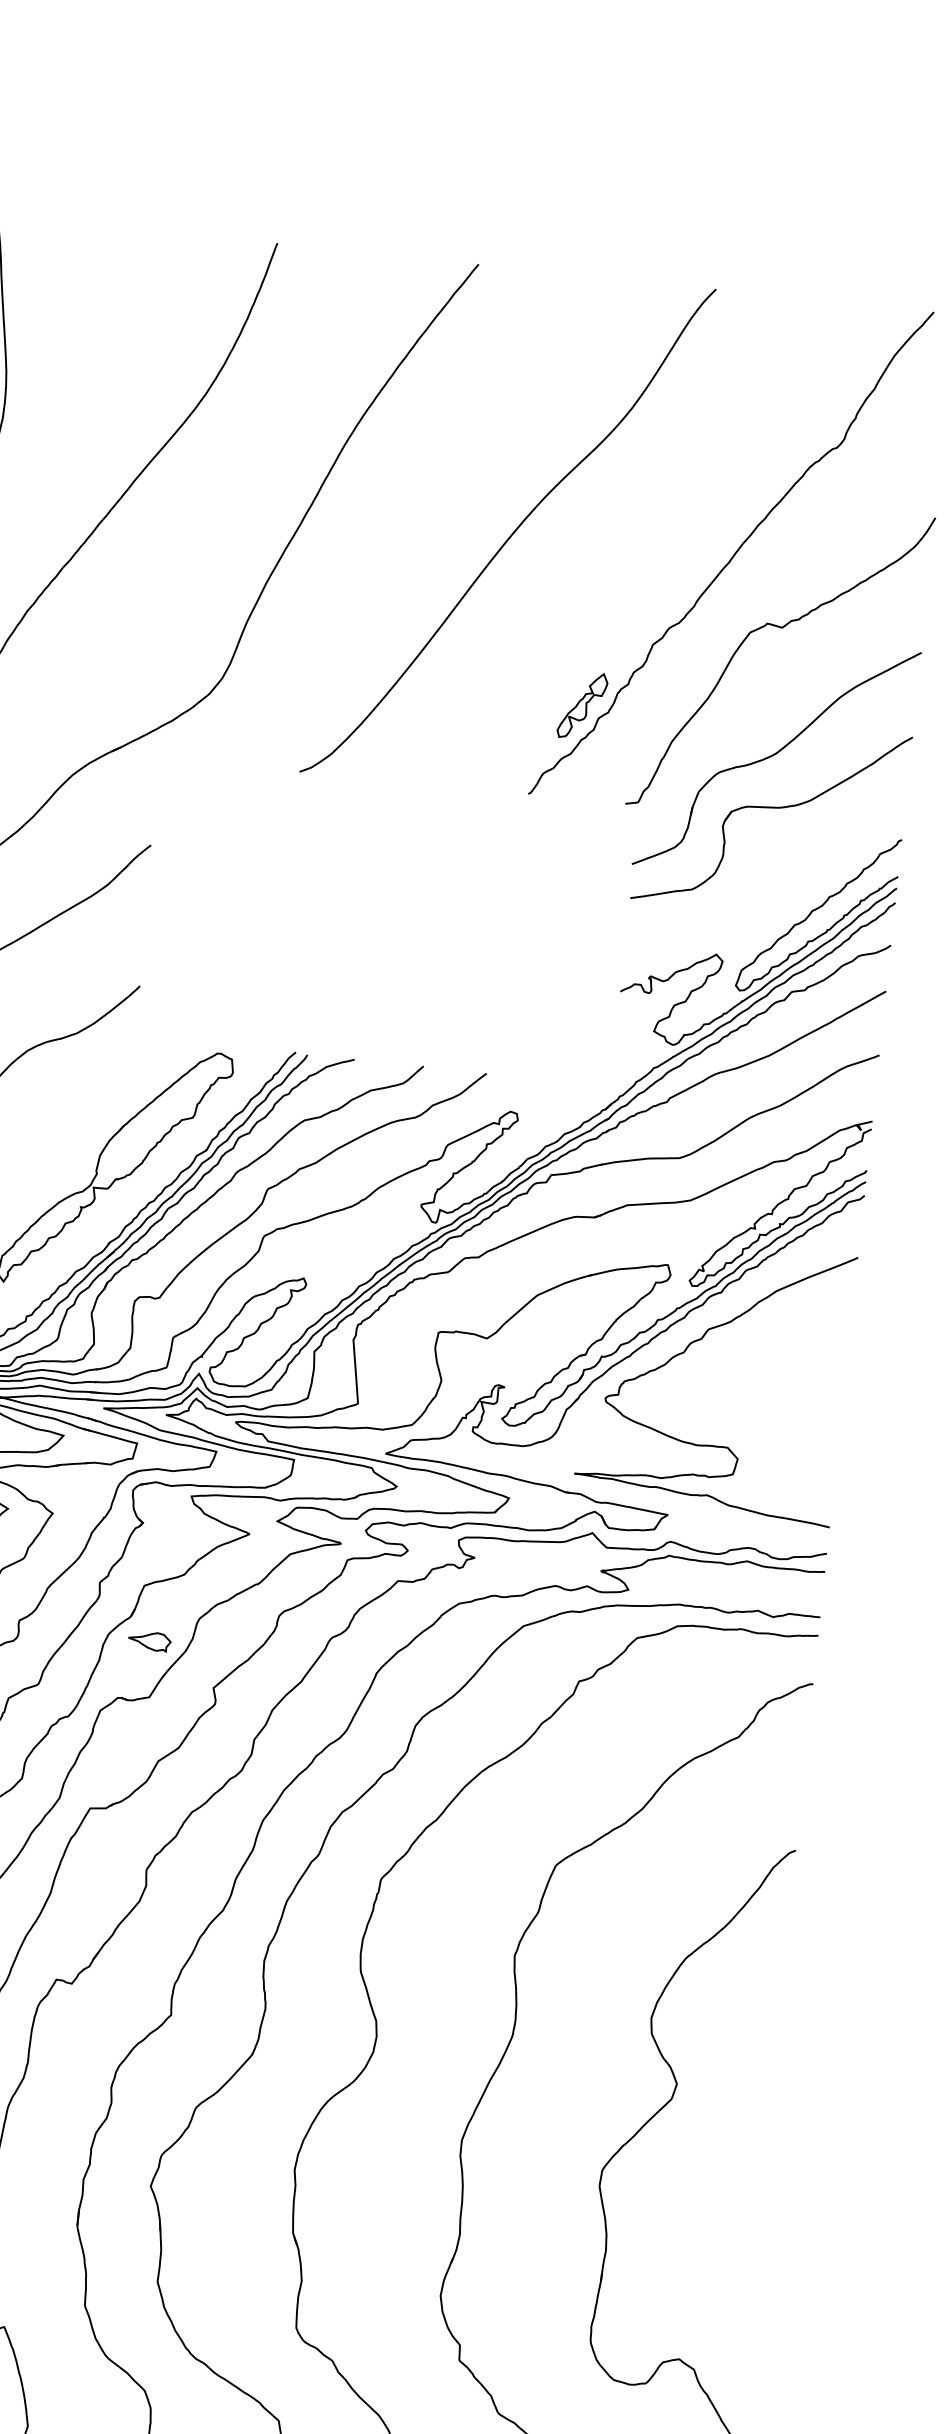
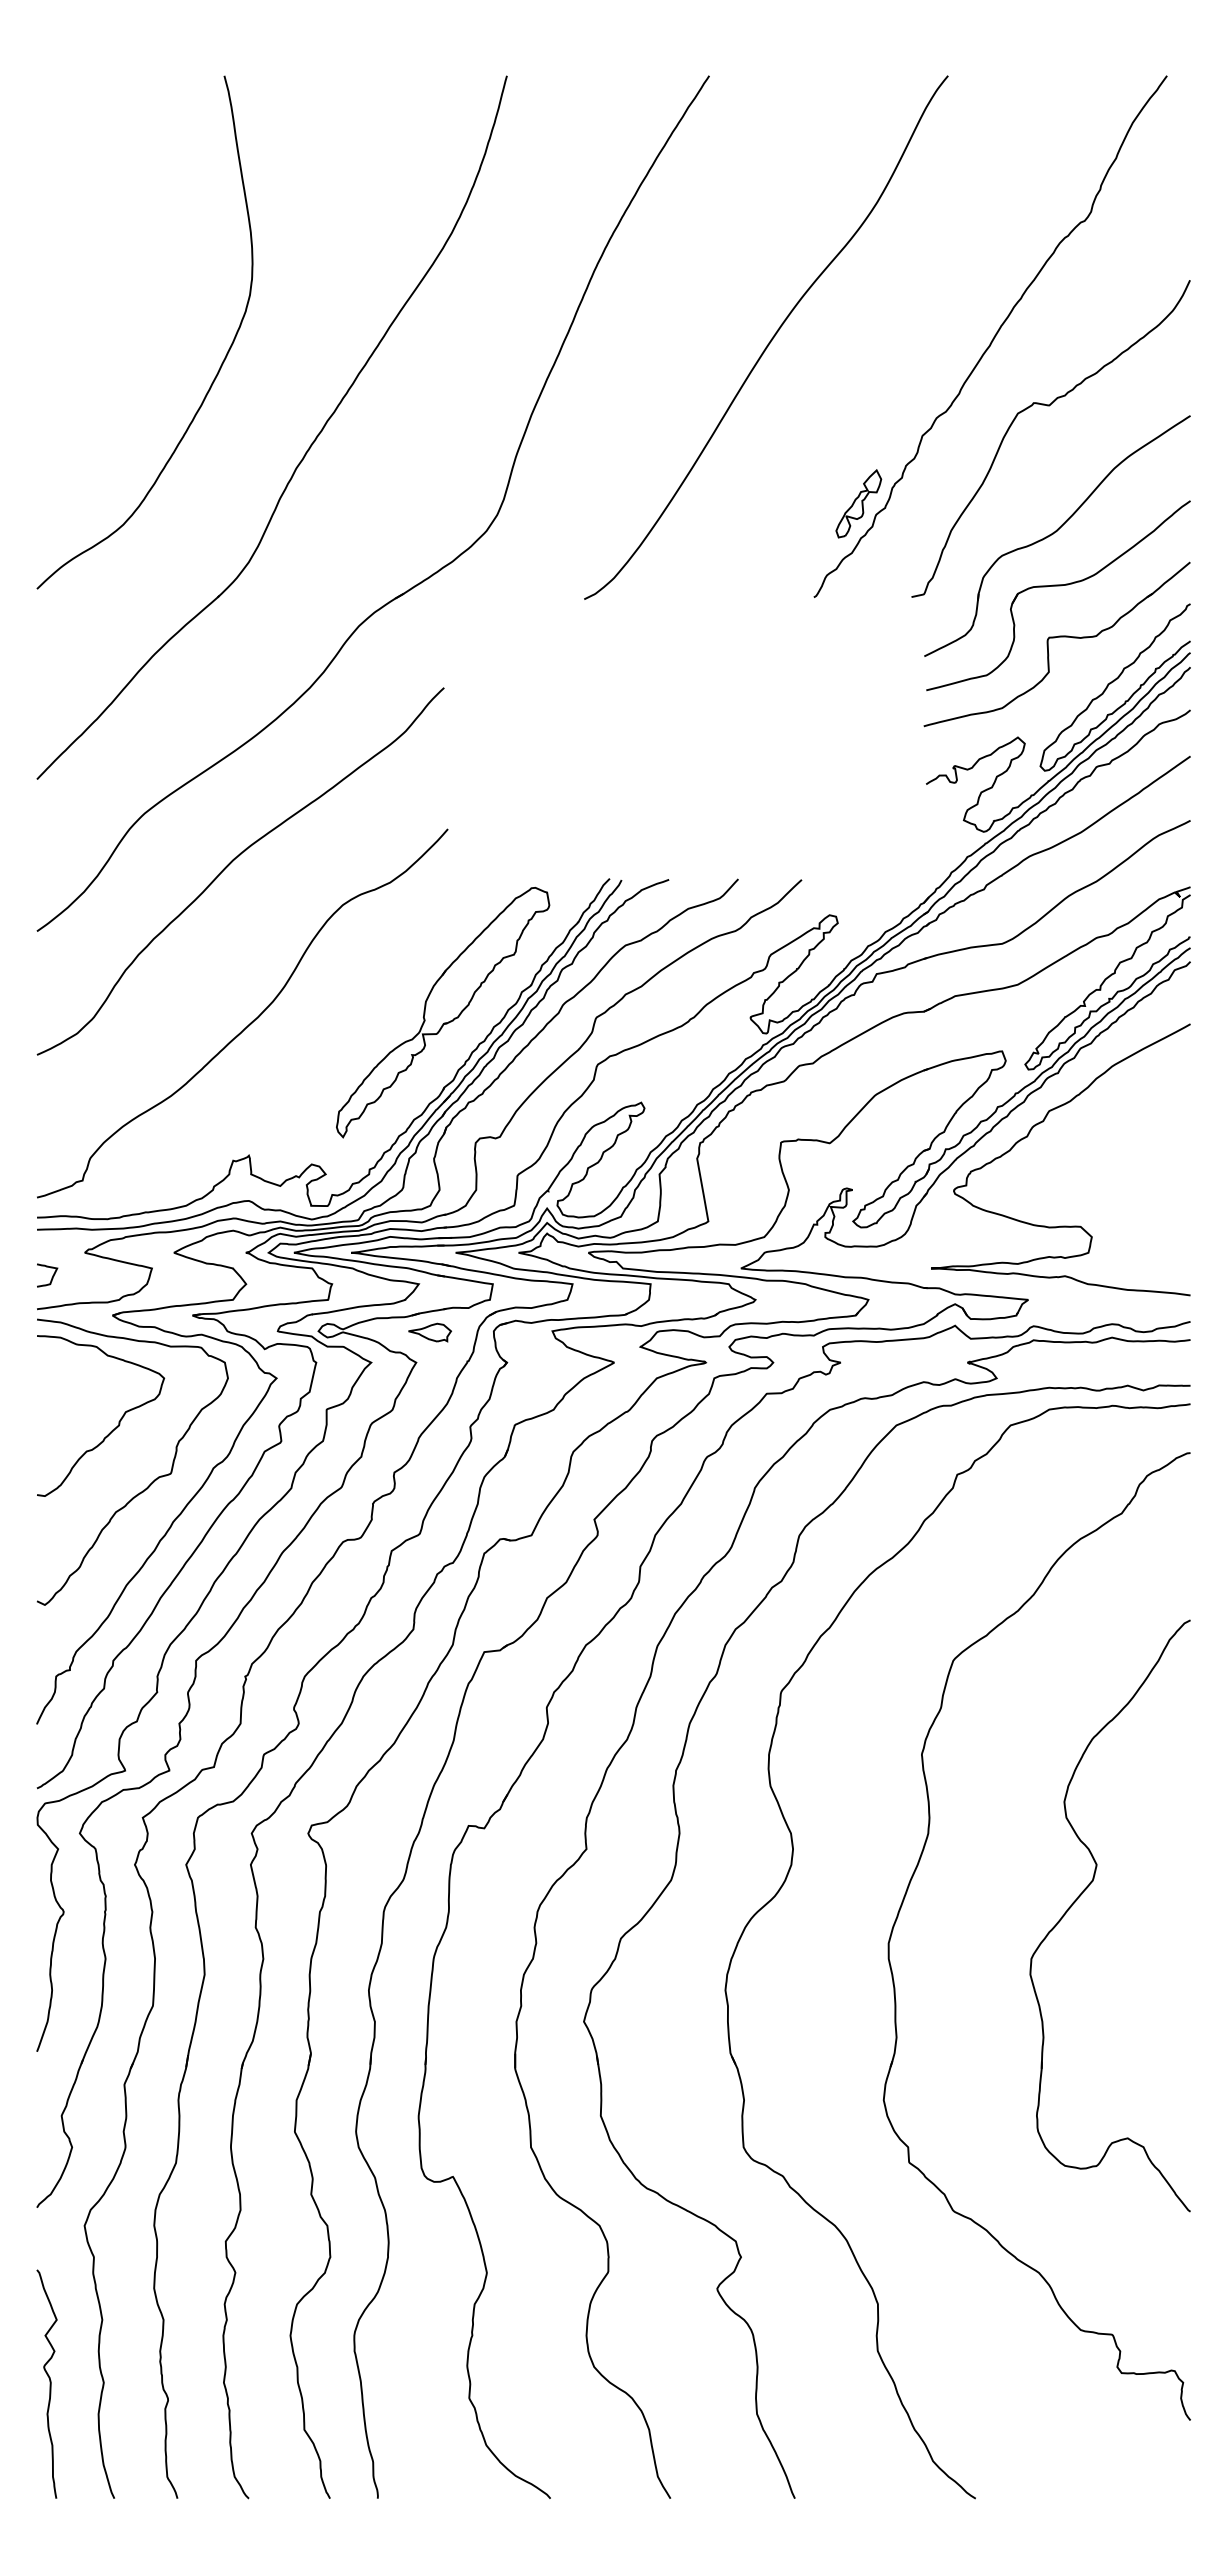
part: (764, 860) -> (1055, 638), added
part: (150, 1641) -> (430, 1332), moved

